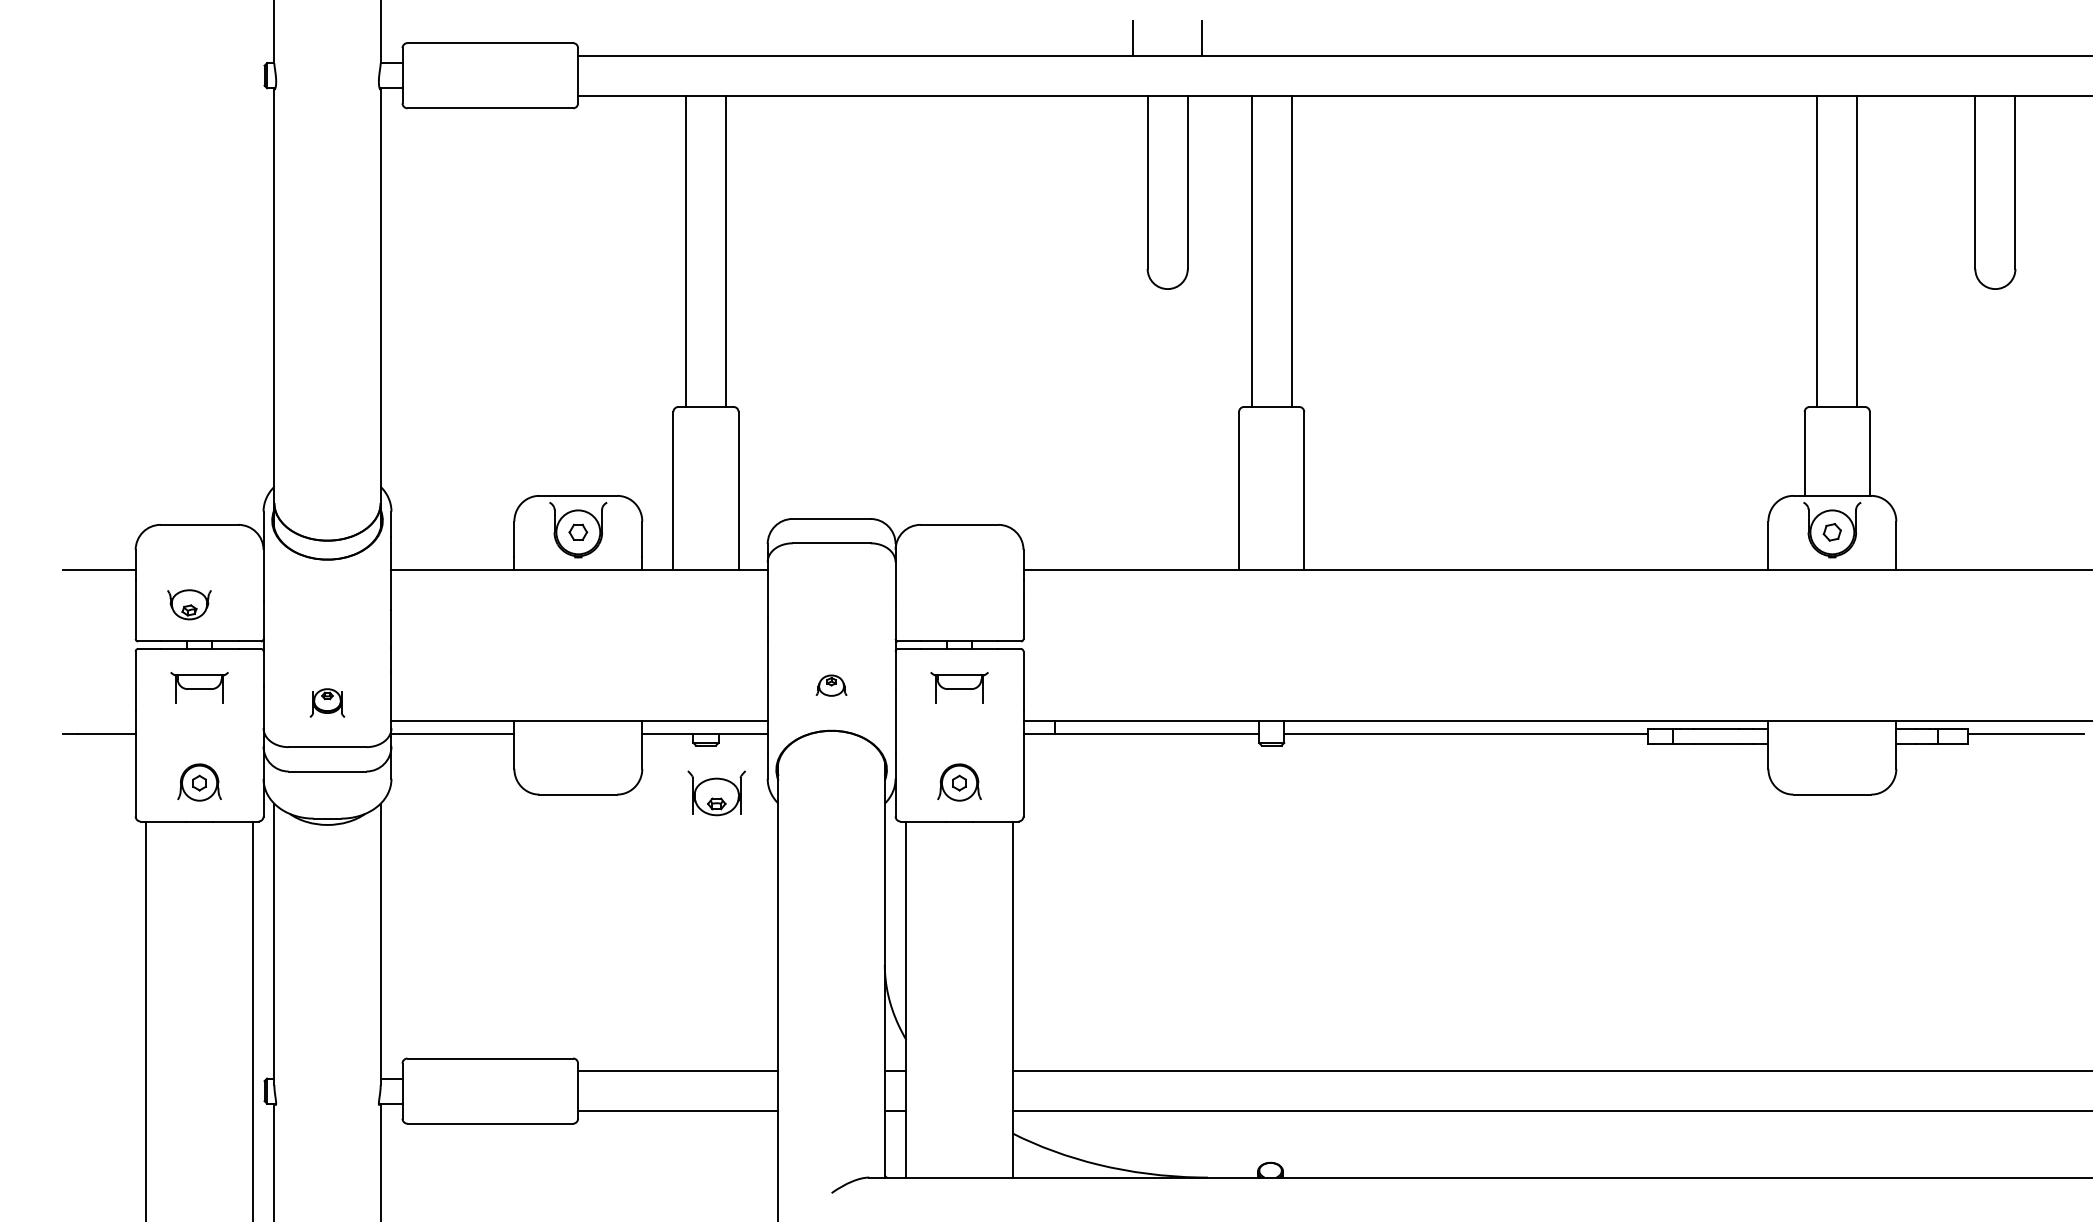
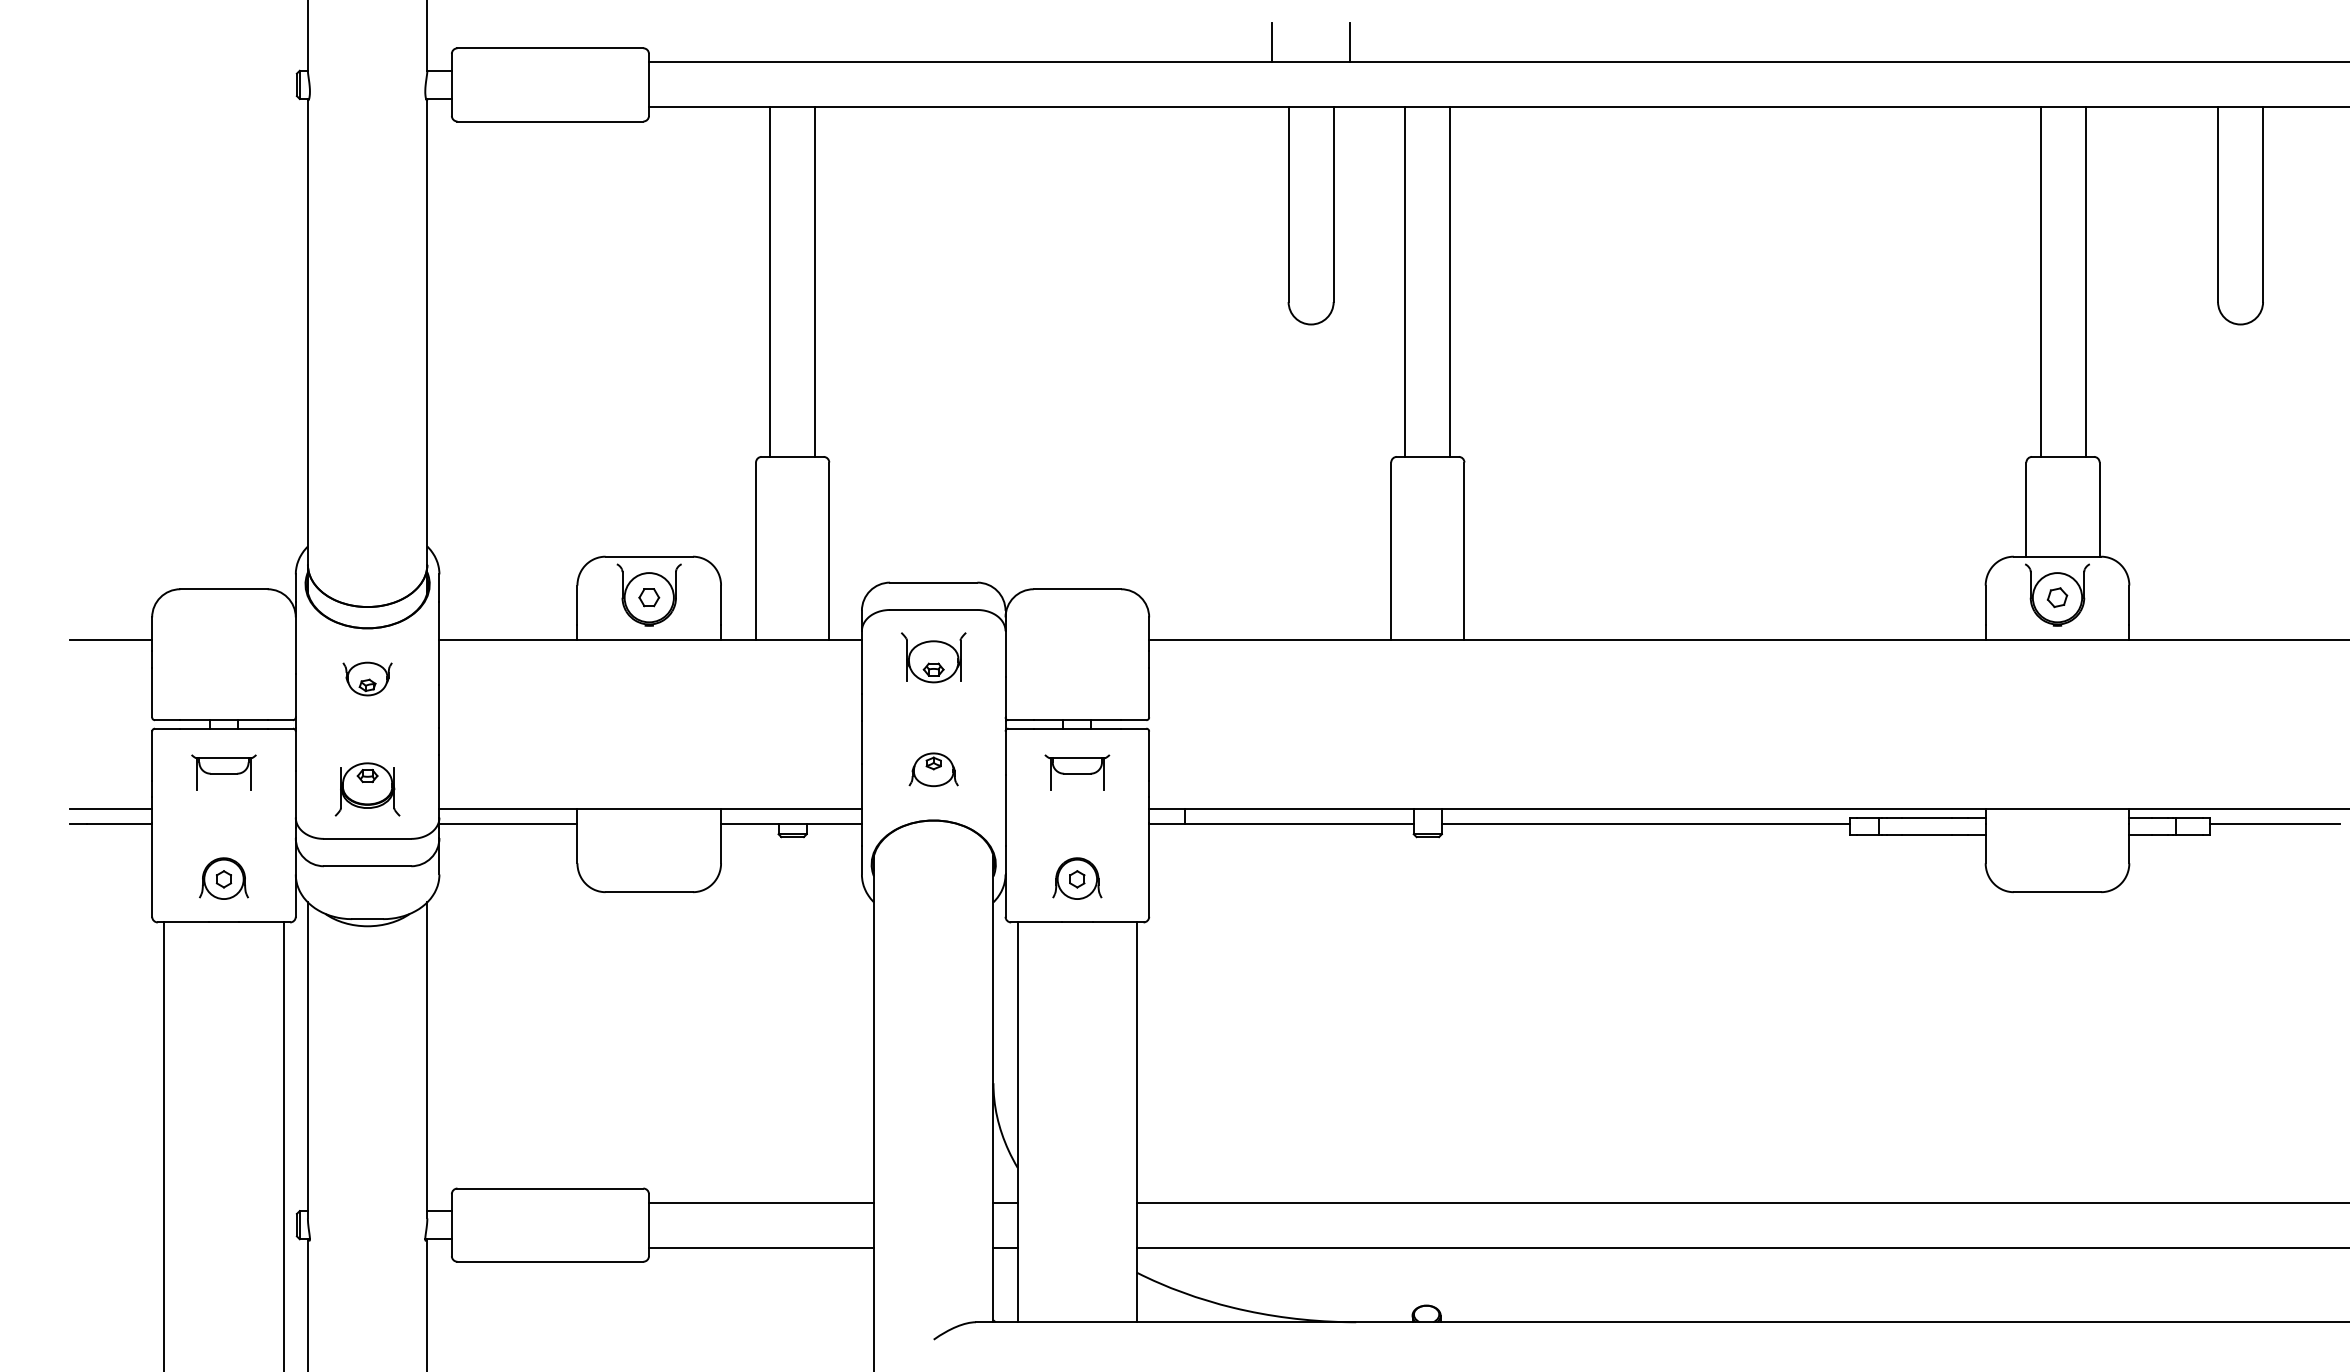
part: (189, 604) -> (367, 678), moved
part: (831, 685) -> (933, 769), size x1.43
part: (327, 703) -> (367, 789), size x1.67
line: (99, 720) -> (111, 809), added
part: (716, 793) -> (933, 657), moved

